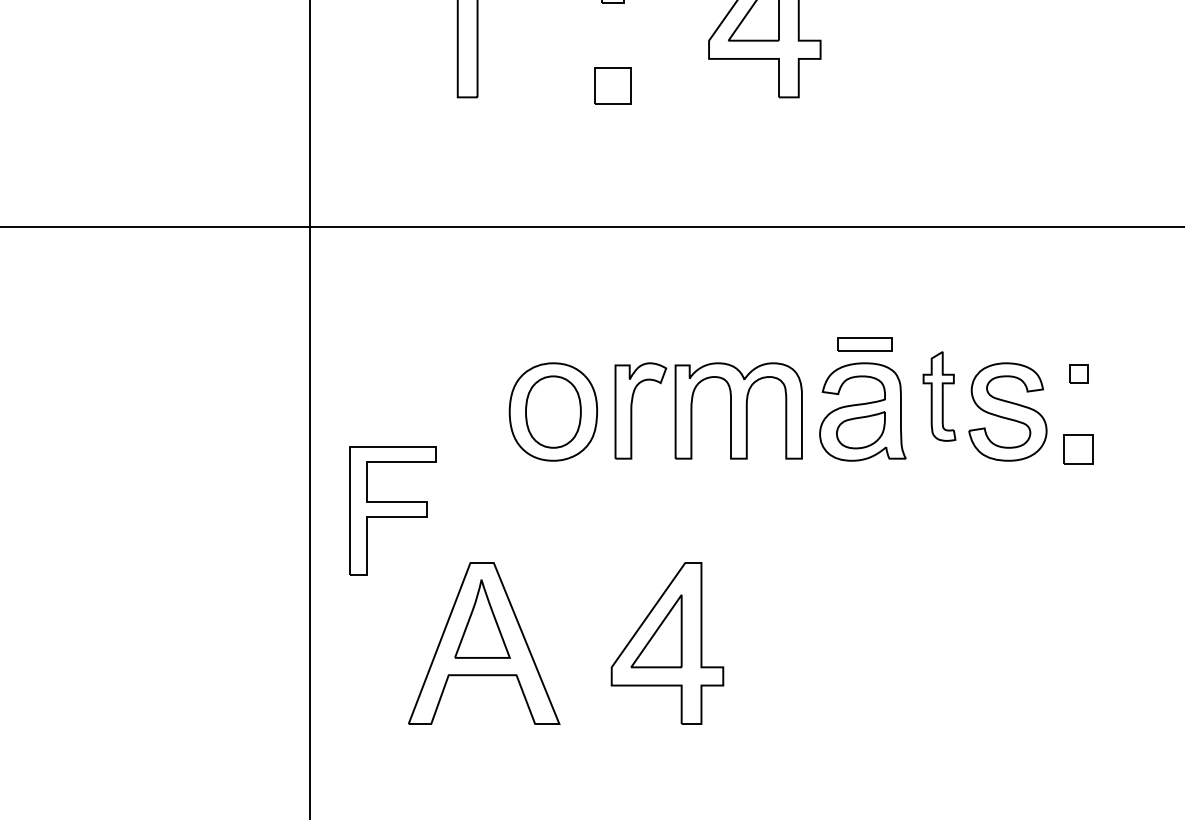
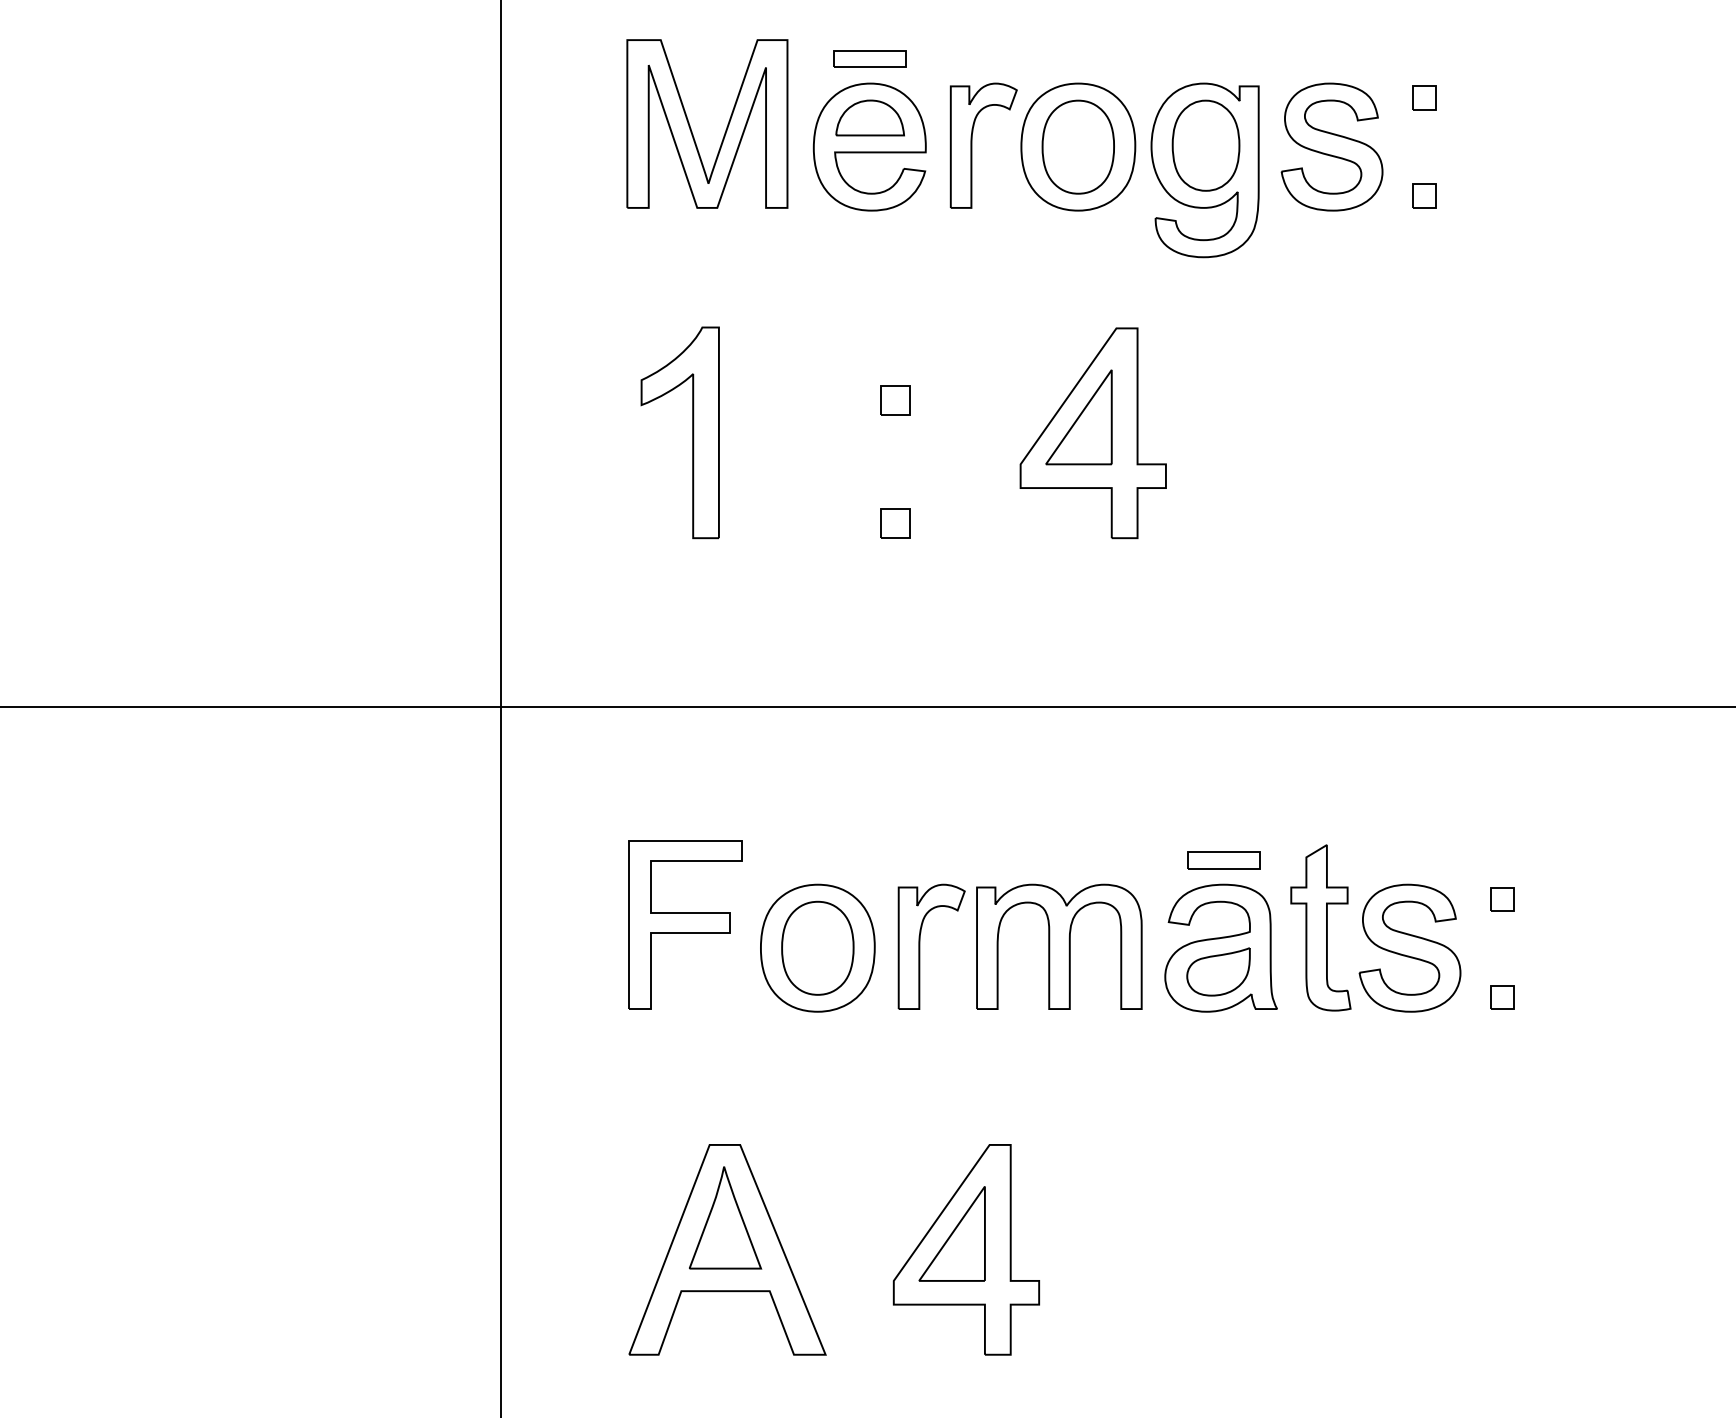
part: (613, 86) -> (895, 523), size x0.62
part: (939, 396) -> (1320, 927), size x1.43
part: (1078, 449) -> (1502, 997), size x0.62
part: (392, 510) -> (685, 924), moved

